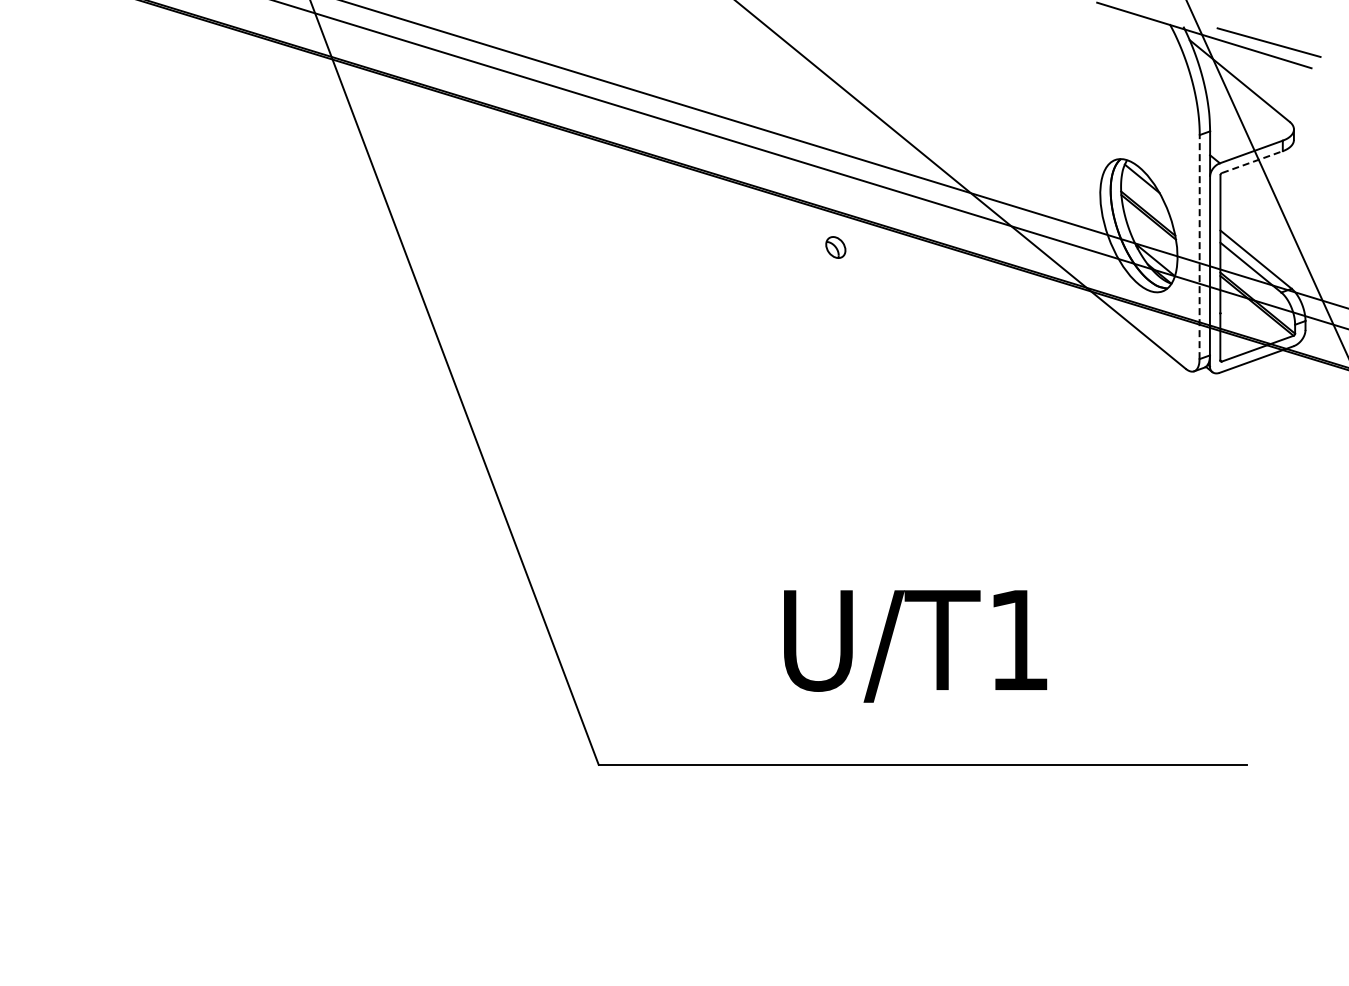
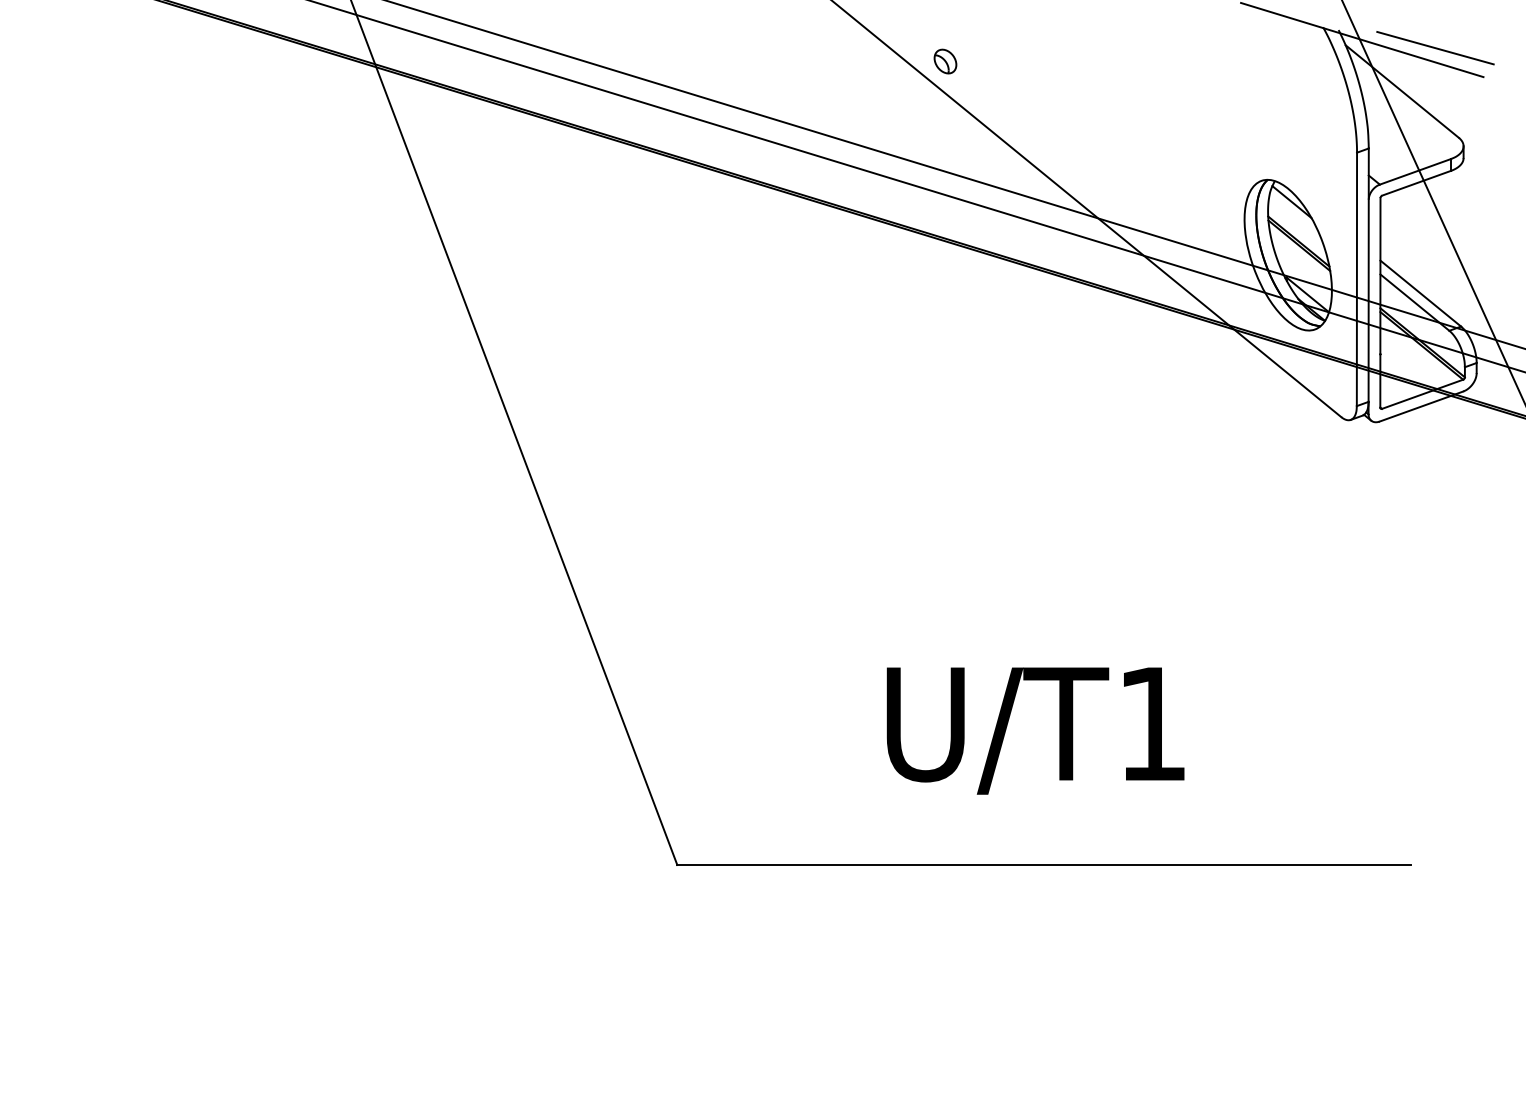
line: (1252, 161) -> (1416, 182), dashed -> solid
line: (1199, 246) -> (1356, 278), dashed -> solid
part: (835, 247) -> (945, 61), moved

